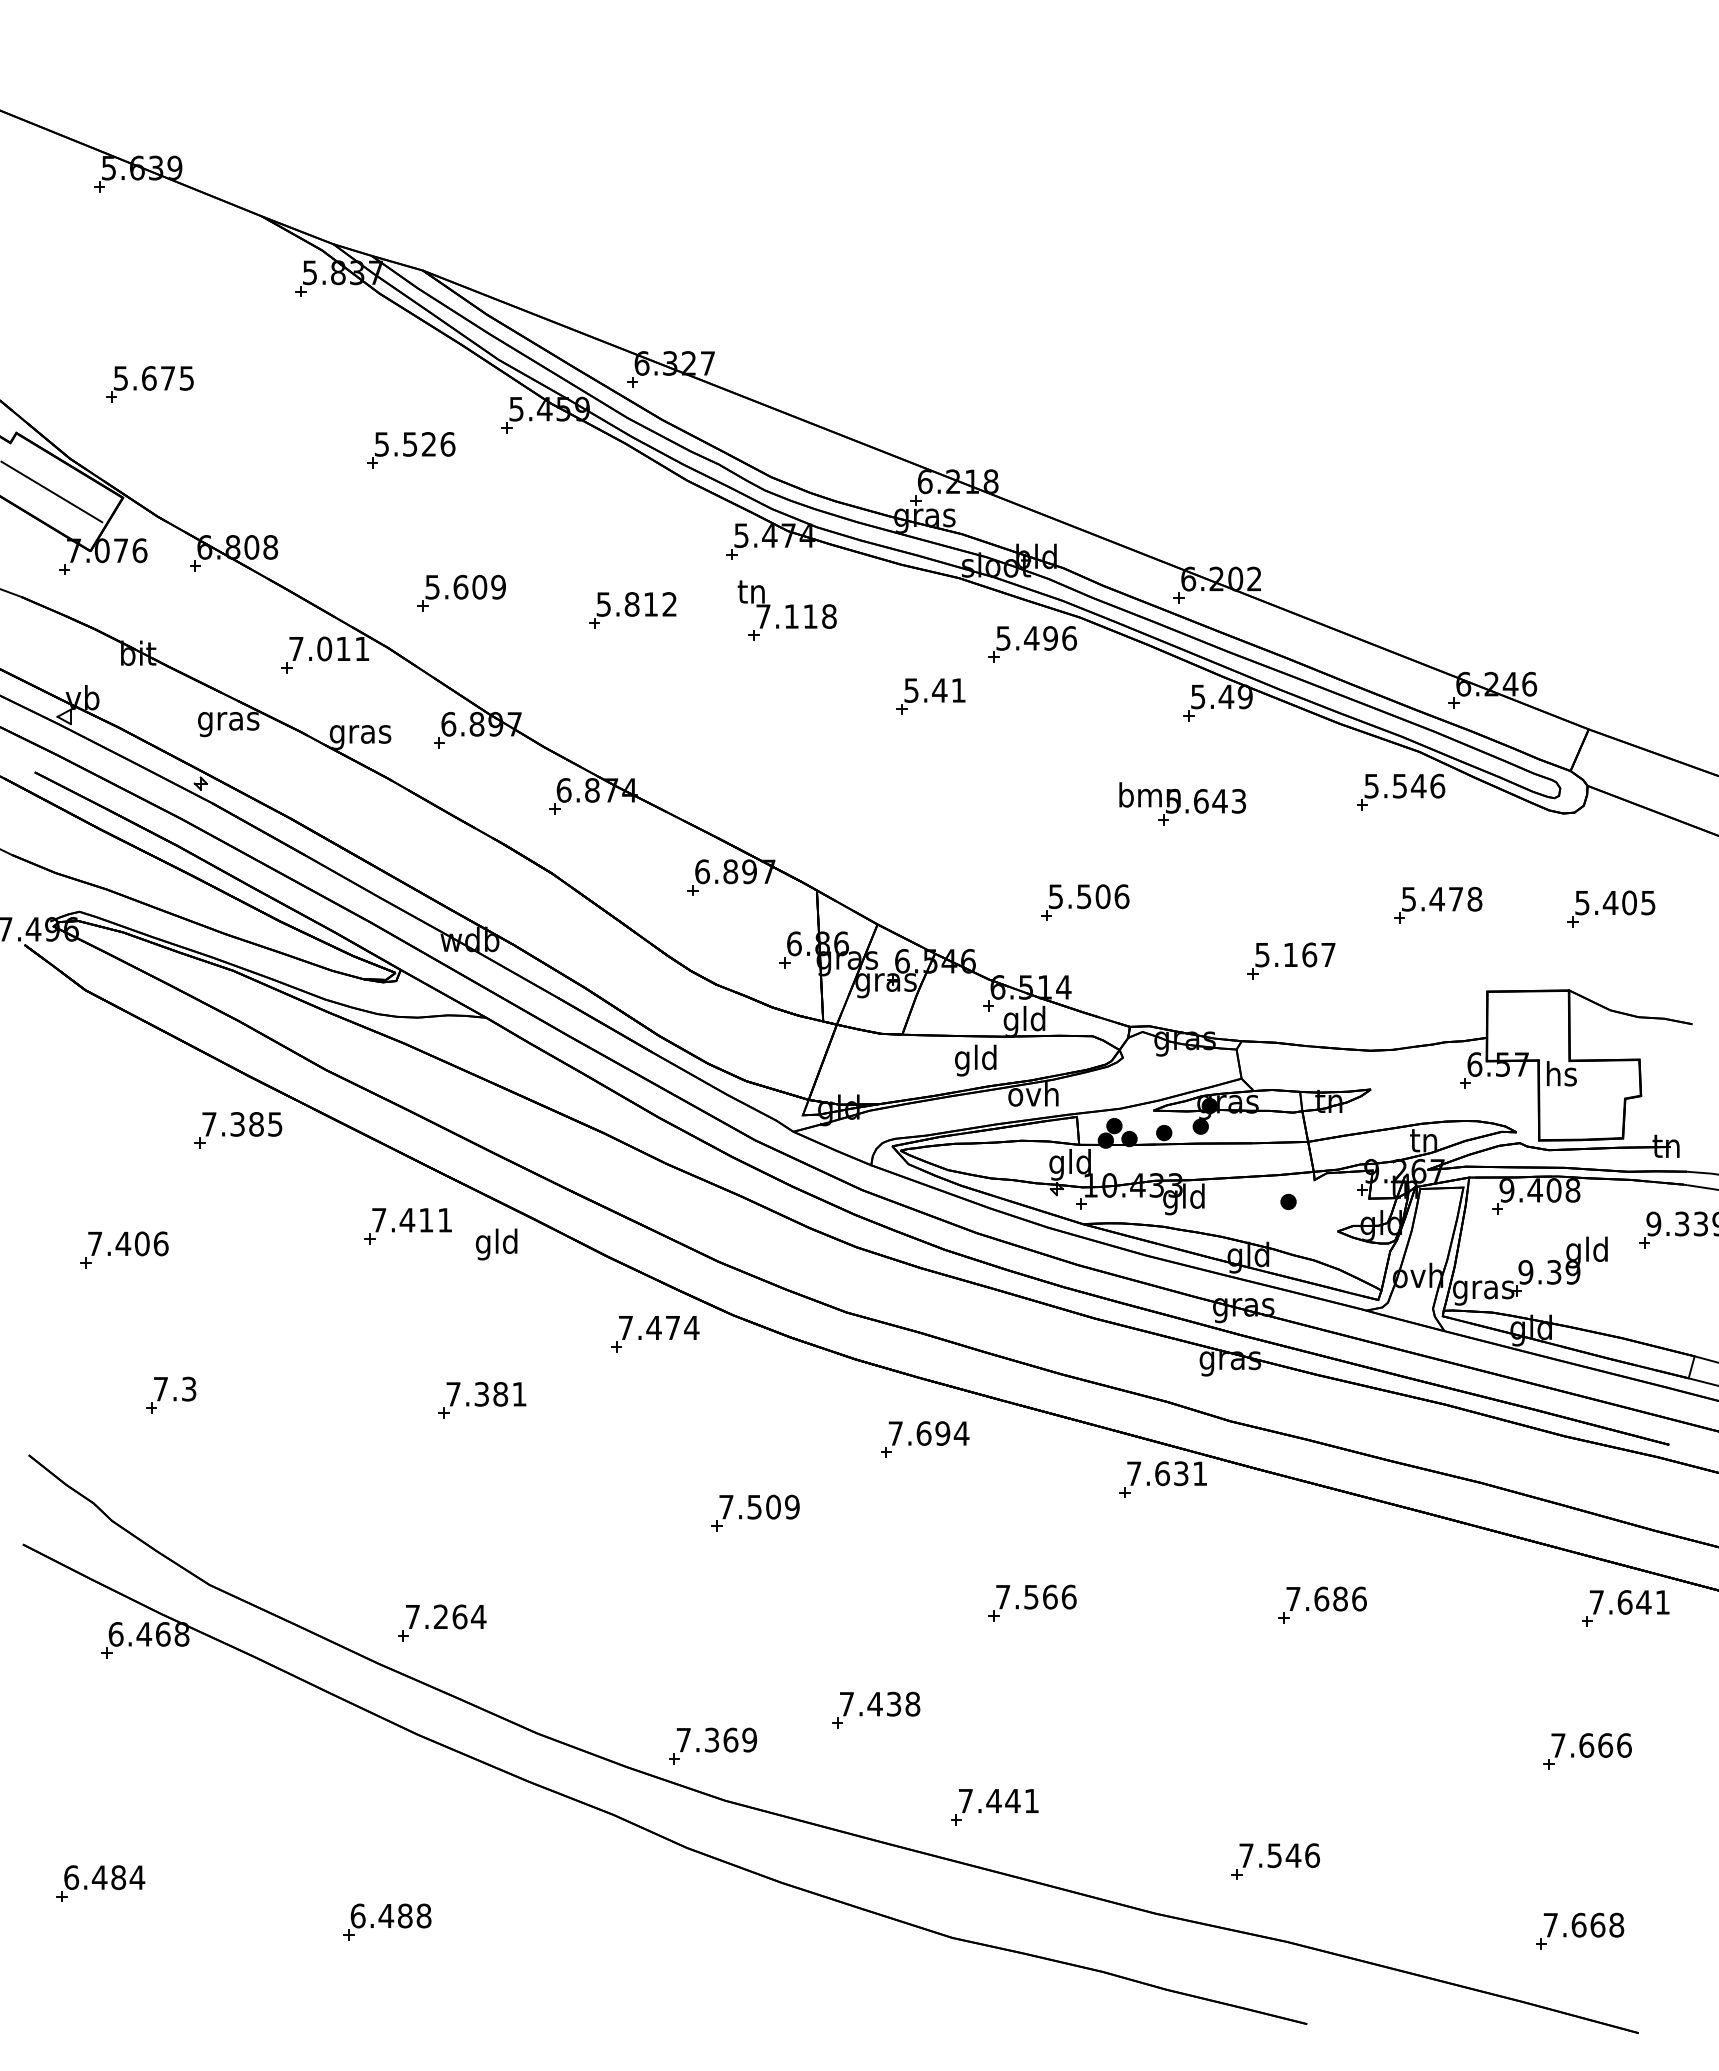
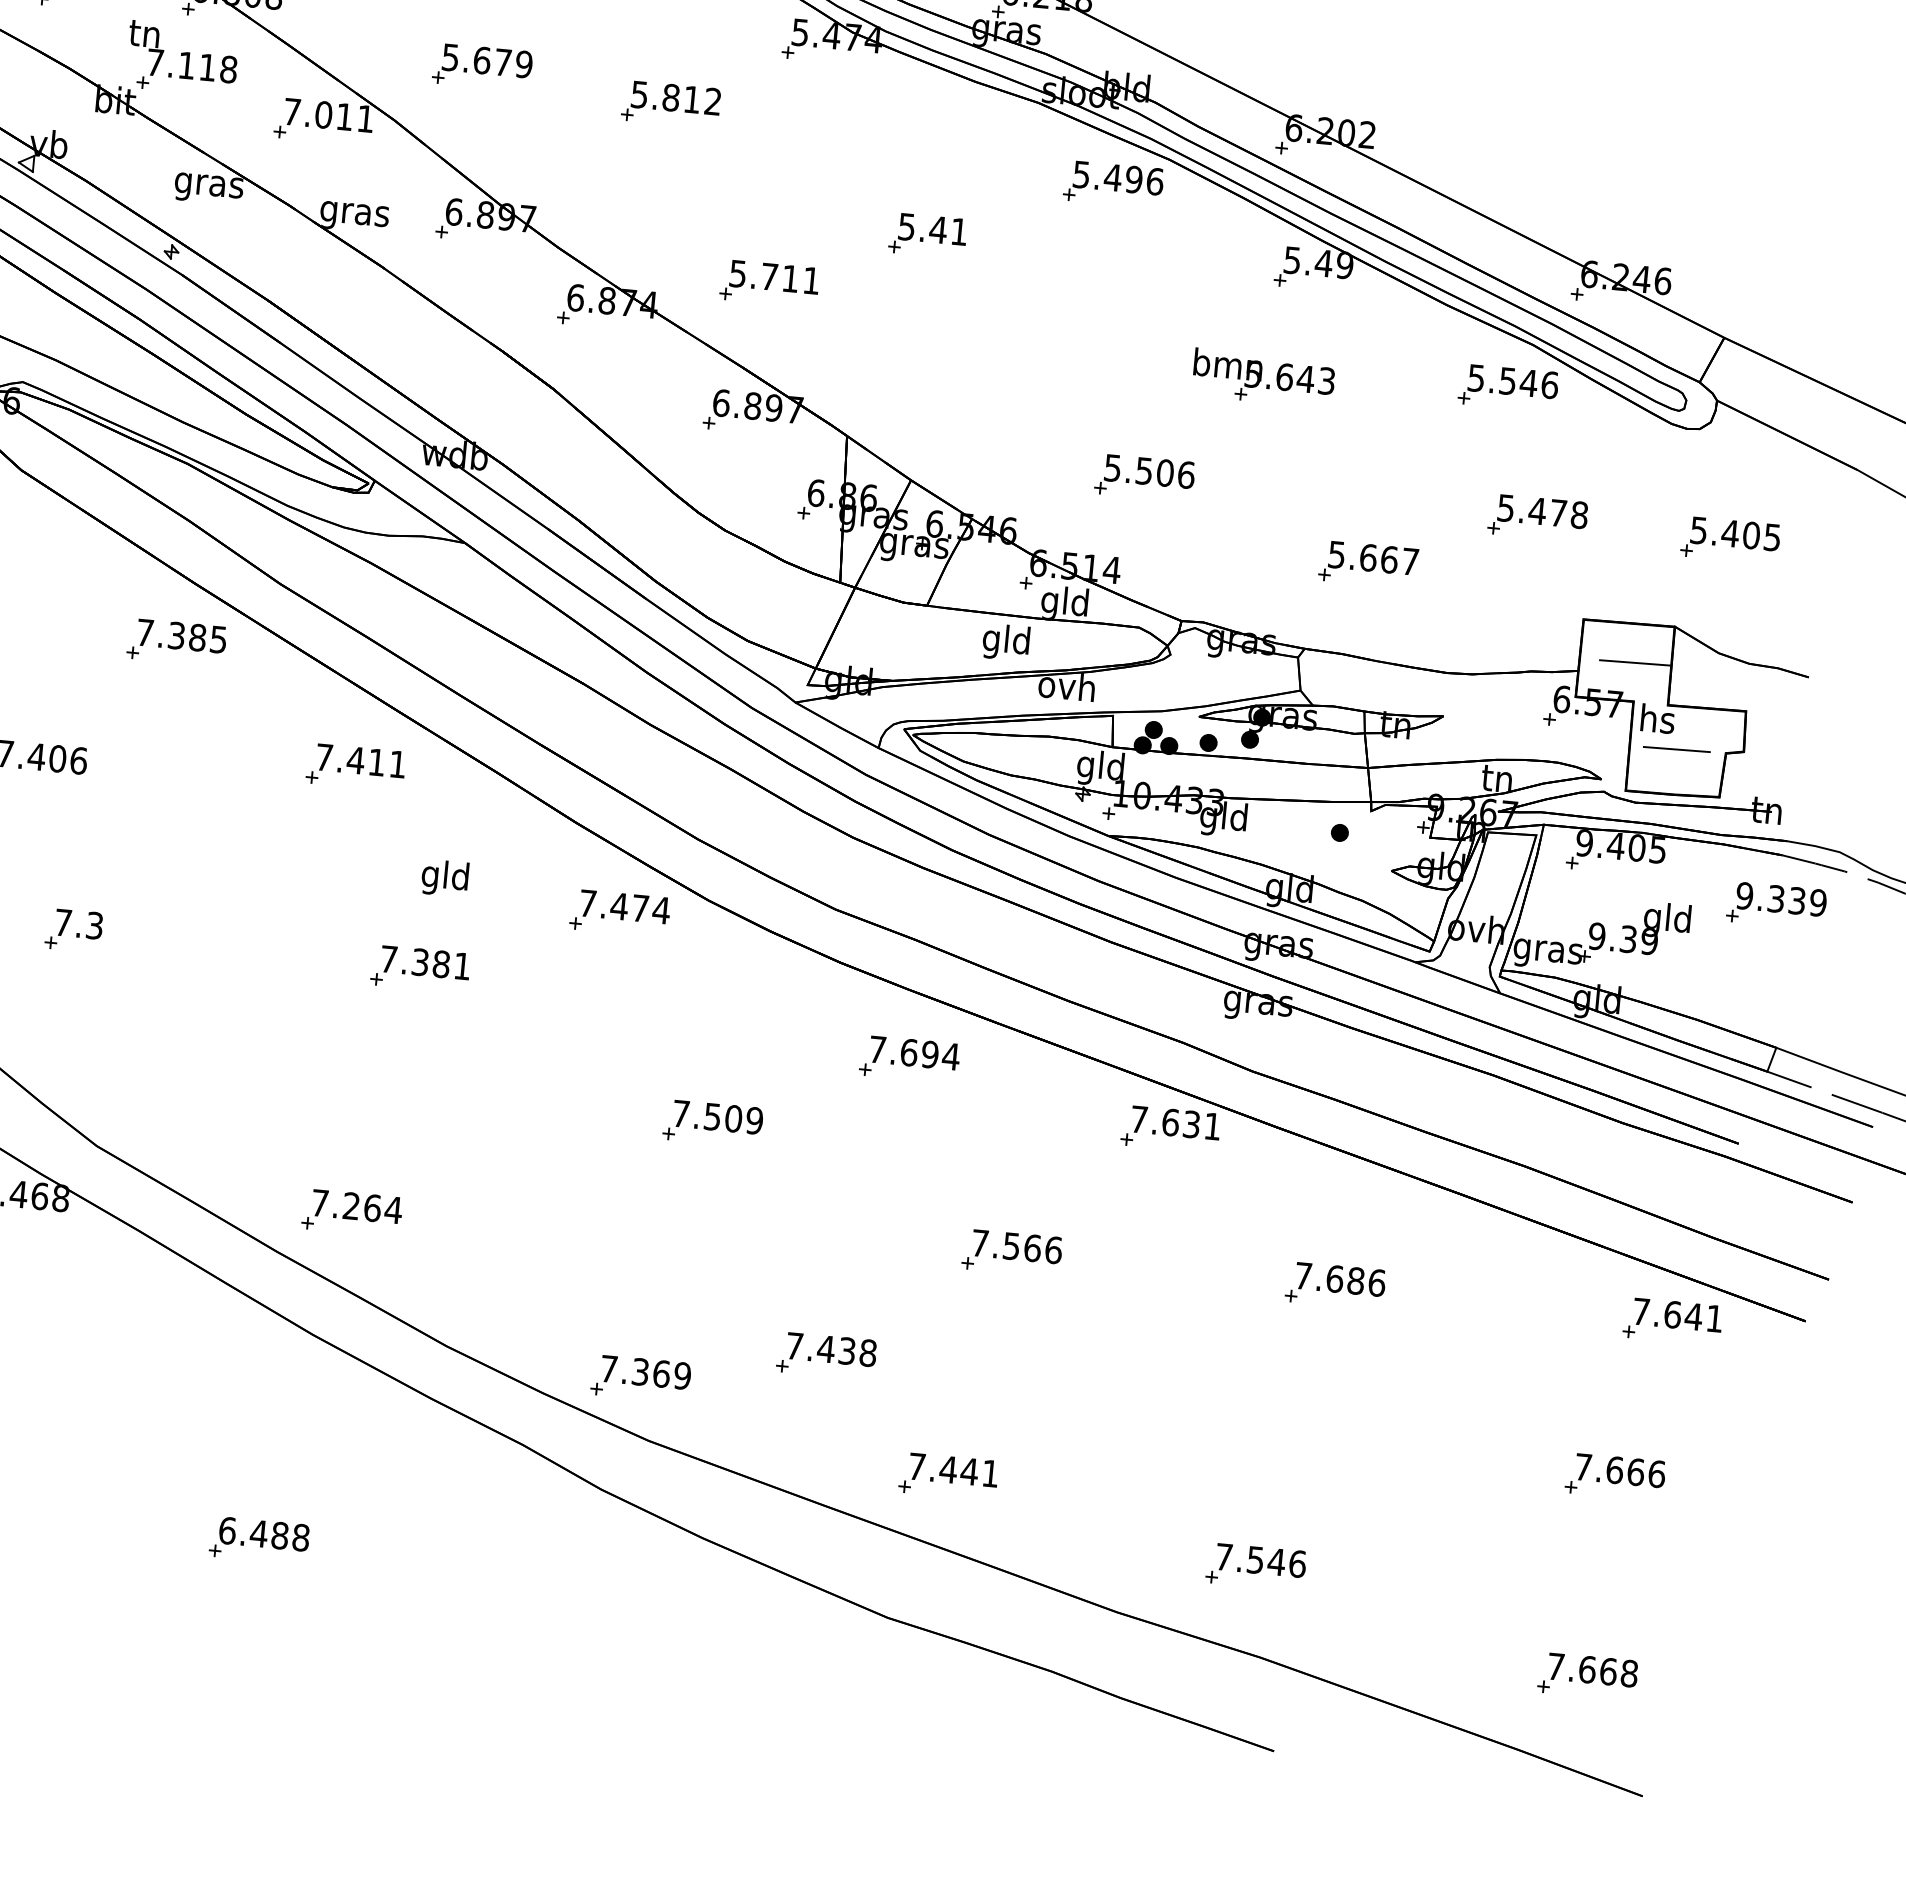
text: (479, 586) -> (502, 61), 5.609 -> 5.679
part: (786, 610) -> (181, 58), moved
part: (930, 696) -> (927, 235), moved
part: (735, 761) -> (769, 283), added
text: (1290, 954) -> (1368, 557), 5.167 -> 5.667
line: (1536, 1025) -> (1634, 662), added
line: (1580, 1099) -> (1676, 749), added
text: (1572, 1190) -> (1657, 850), 9.408 -> 9.405
text: (496, 1244) -> (444, 878), moved

